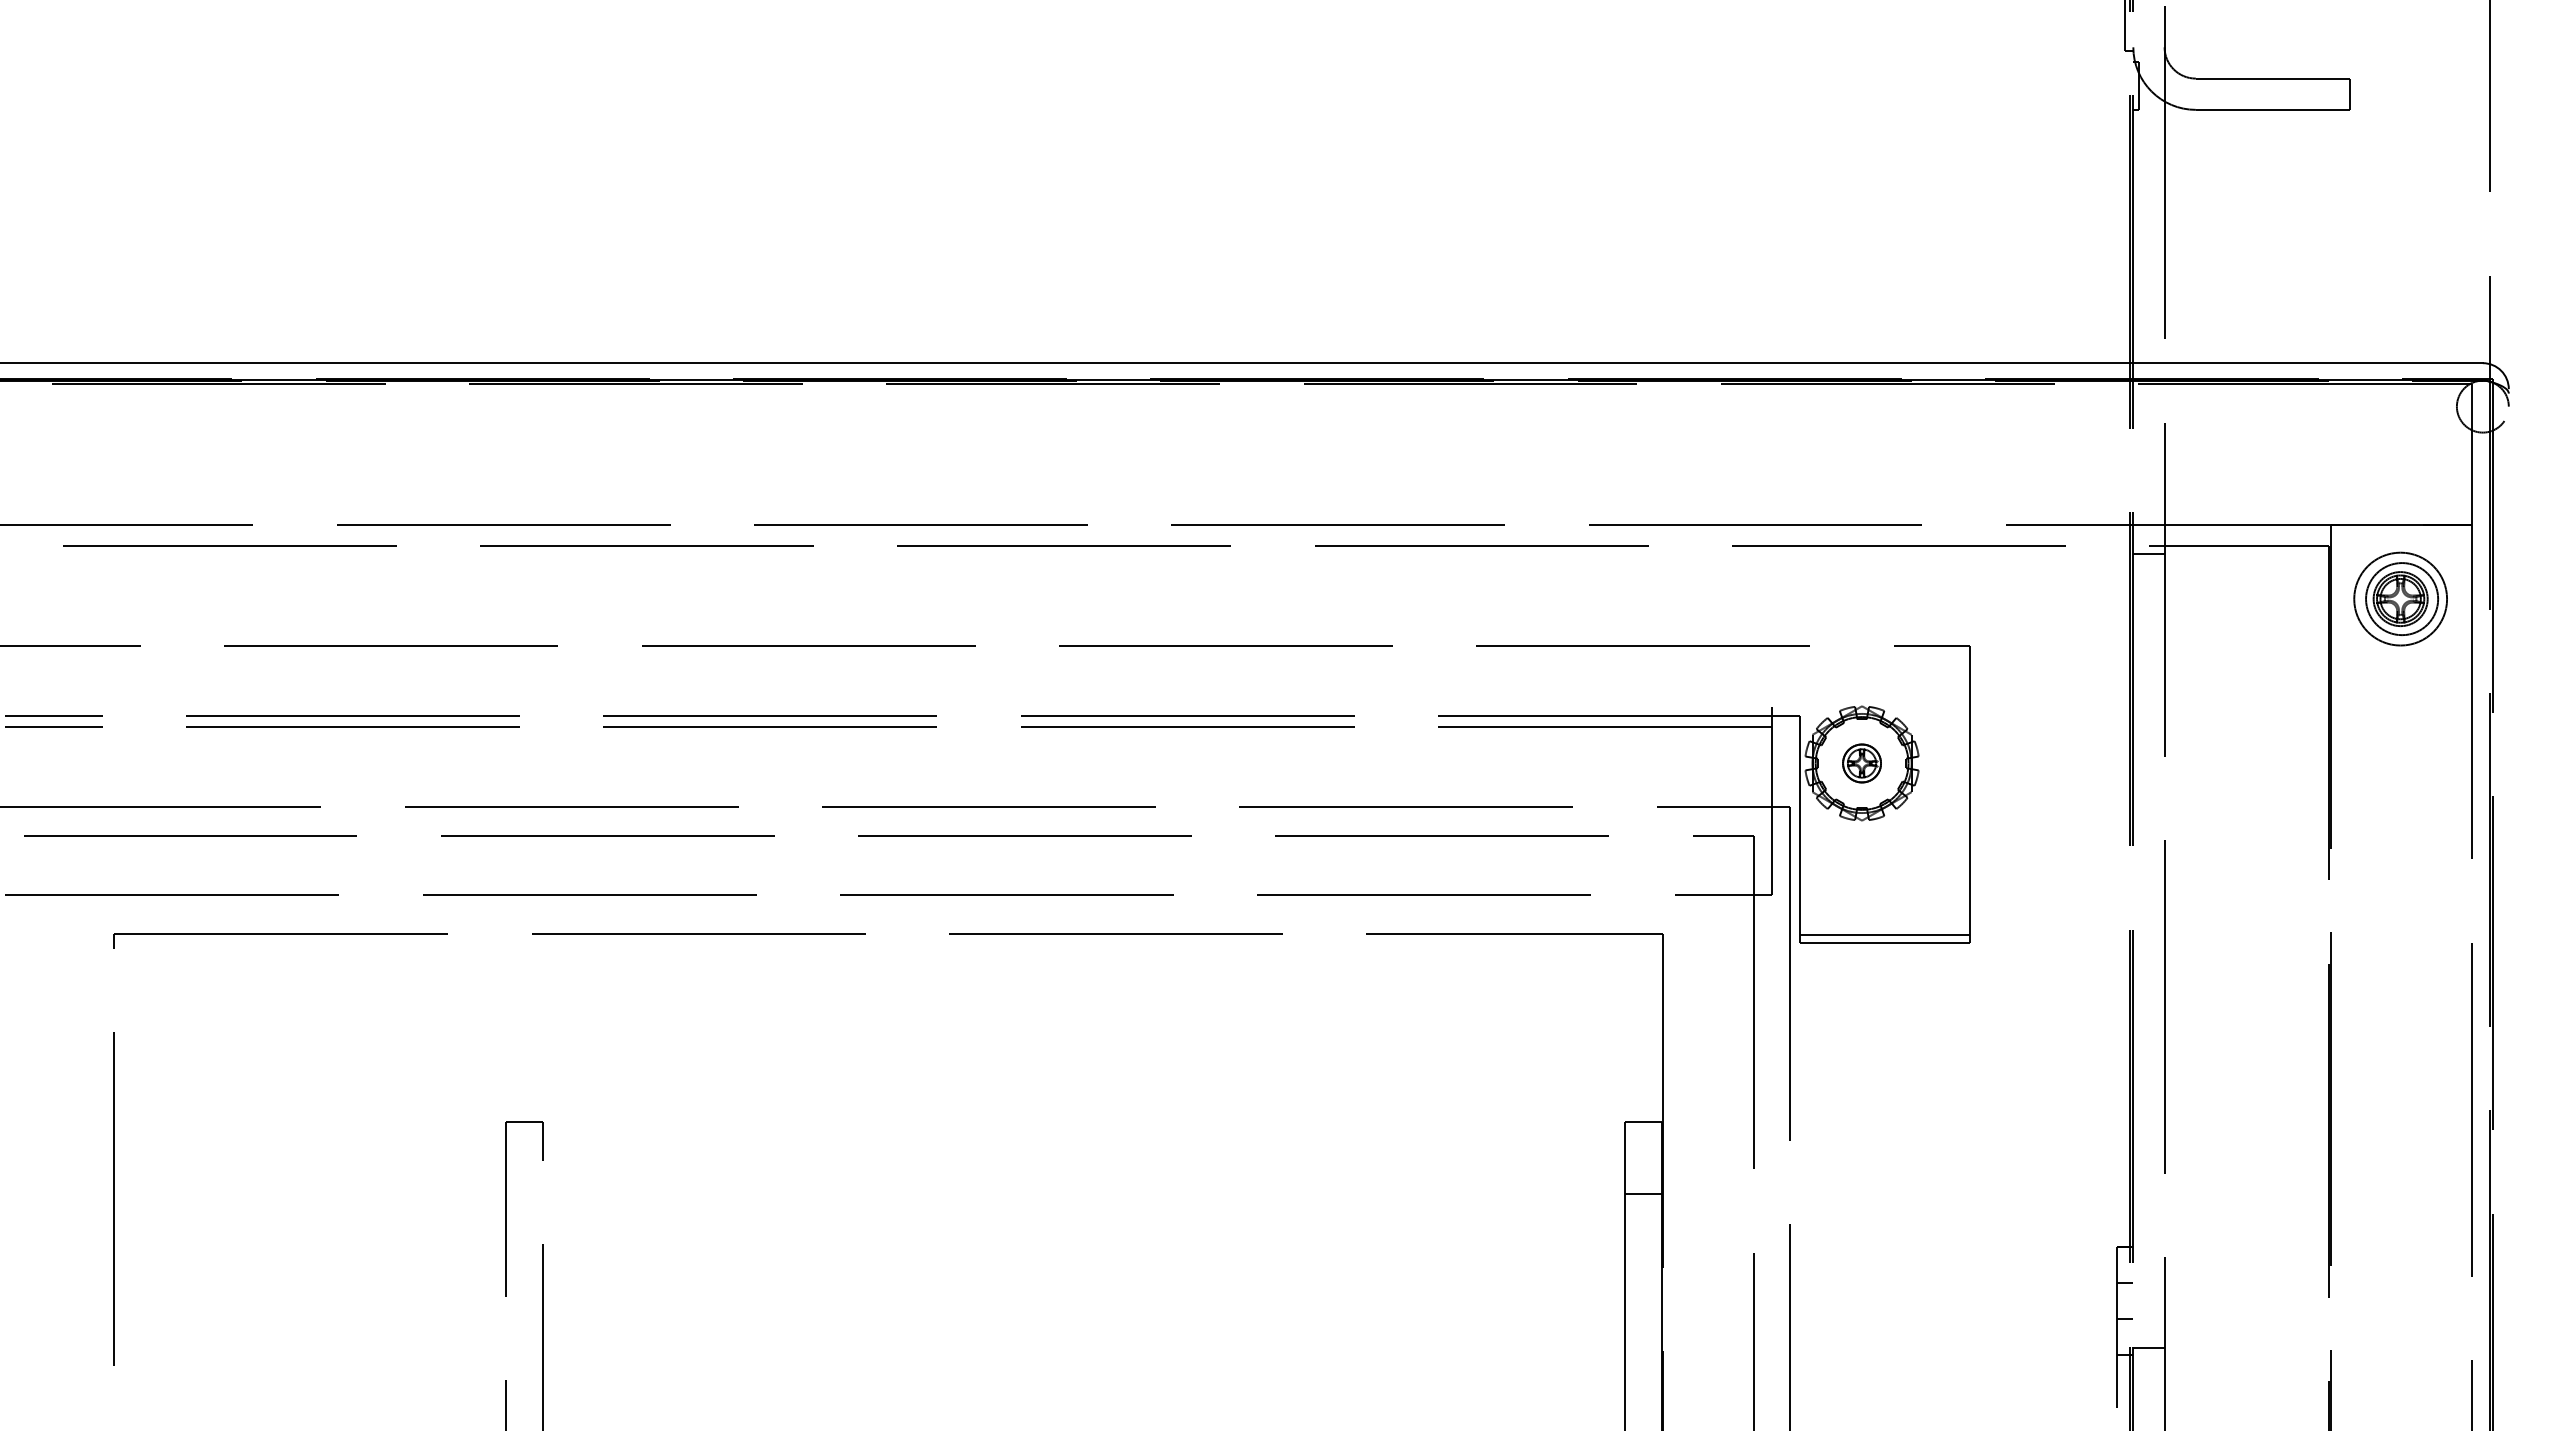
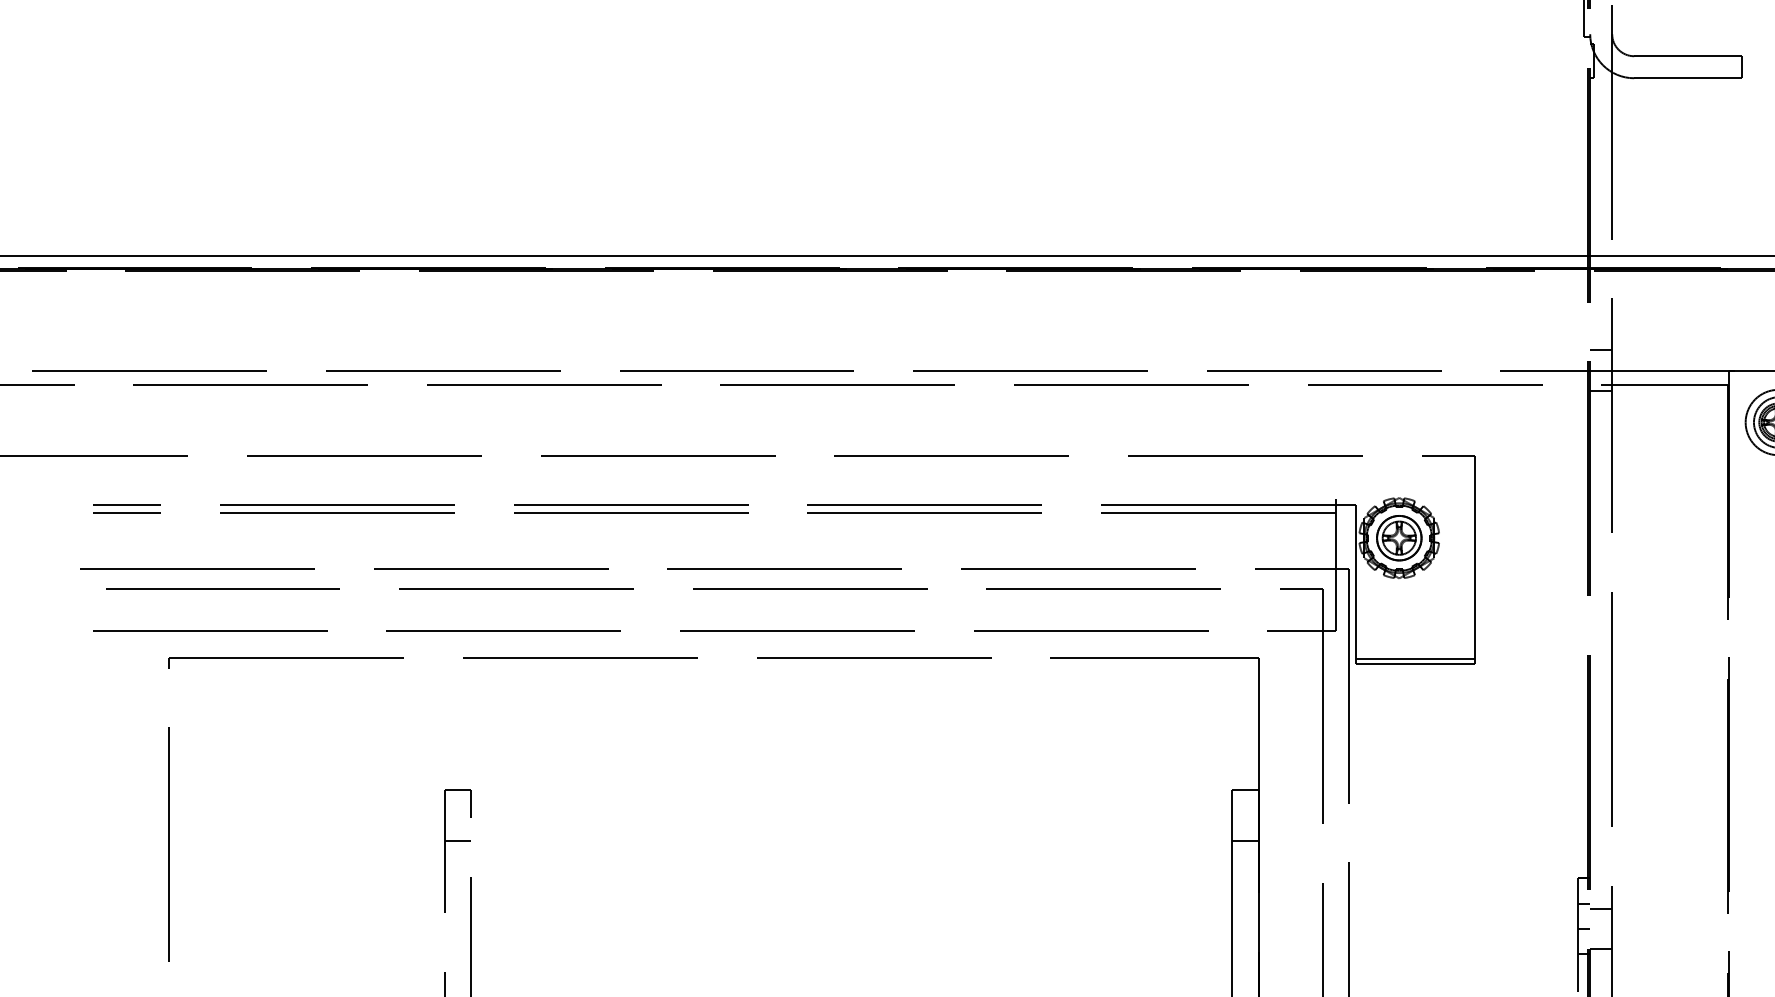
line: (2148, 496) -> (1600, 350), added
part: (1861, 763) -> (1398, 538), size x1.67
line: (524, 1193) -> (458, 840), added
line: (2148, 1289) -> (1600, 908), added

